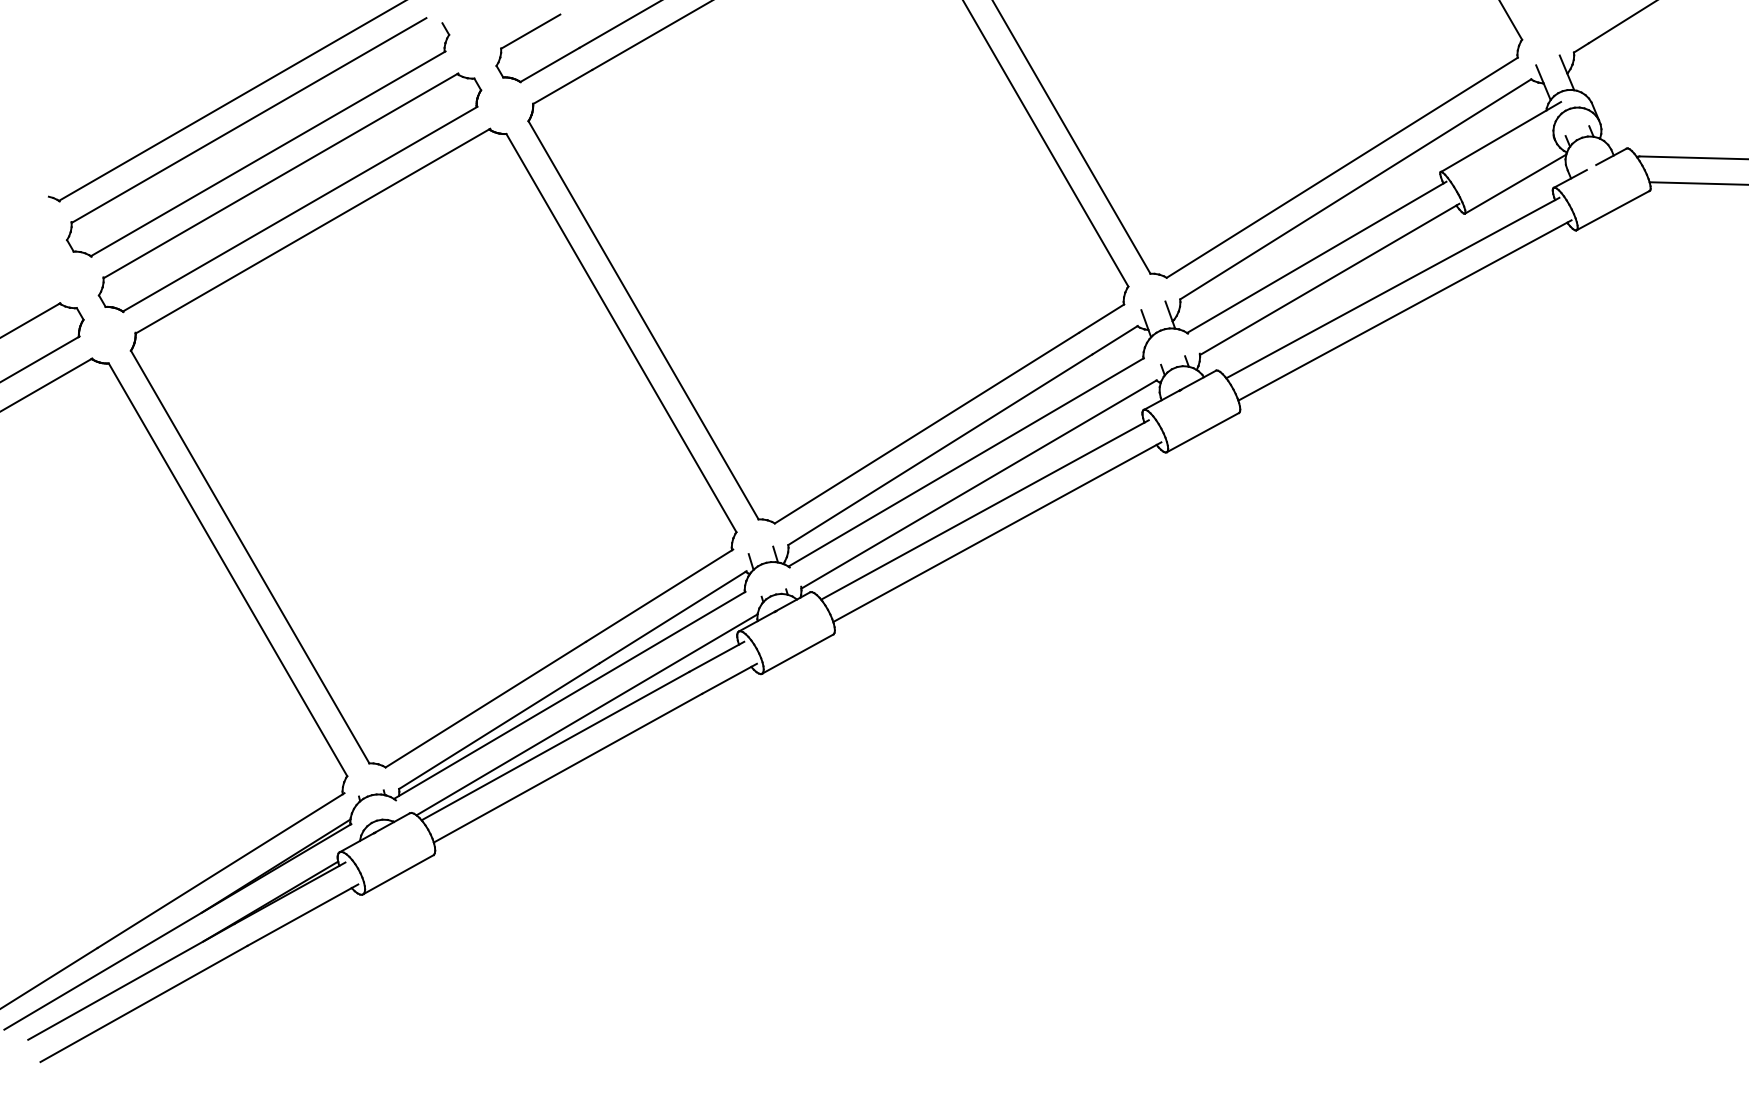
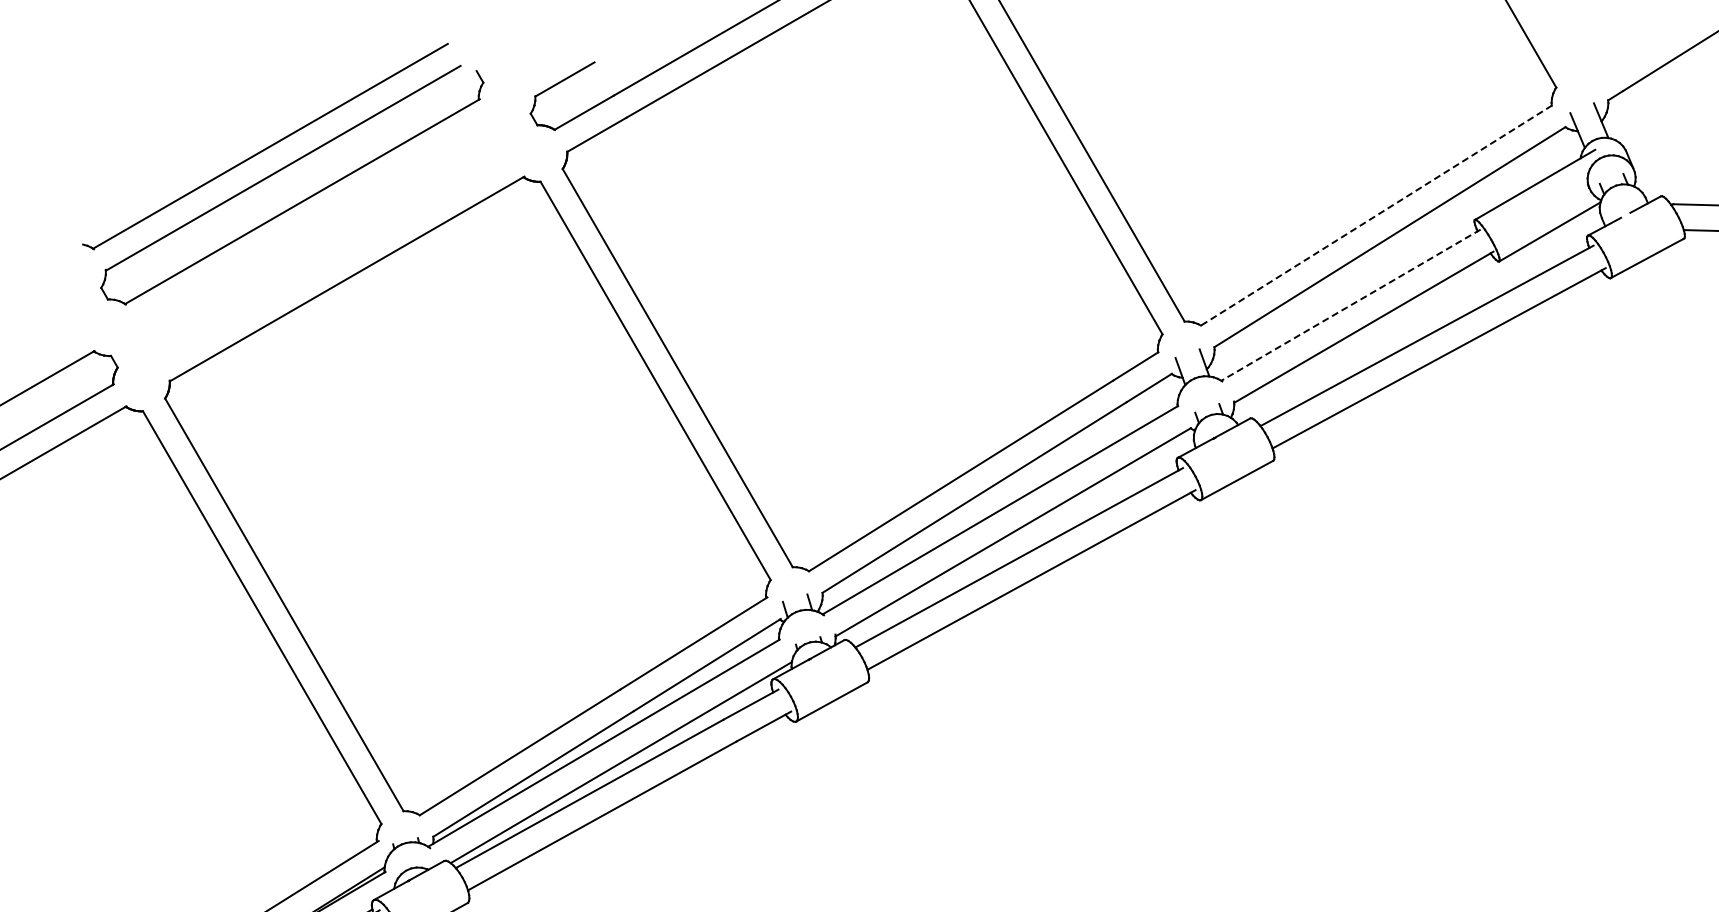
line: (1341, 168) -> (1375, 216), solid -> dashed
part: (289, 192) -> (323, 240), removed
line: (1316, 257) -> (1350, 305), solid -> dashed

